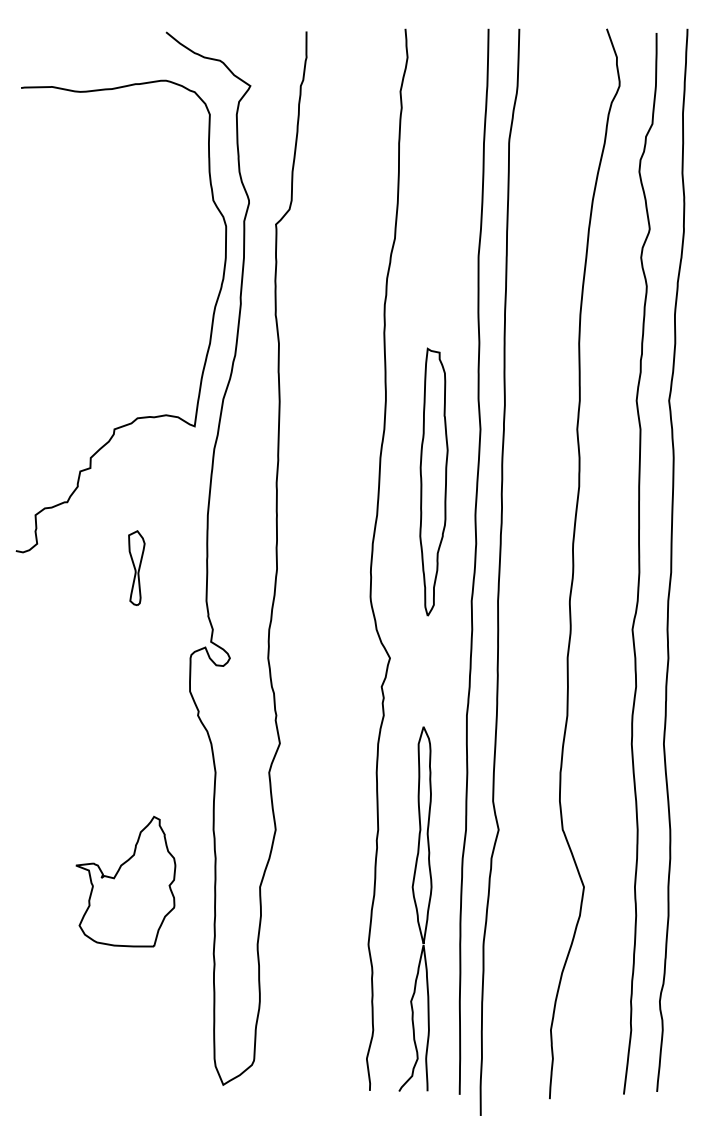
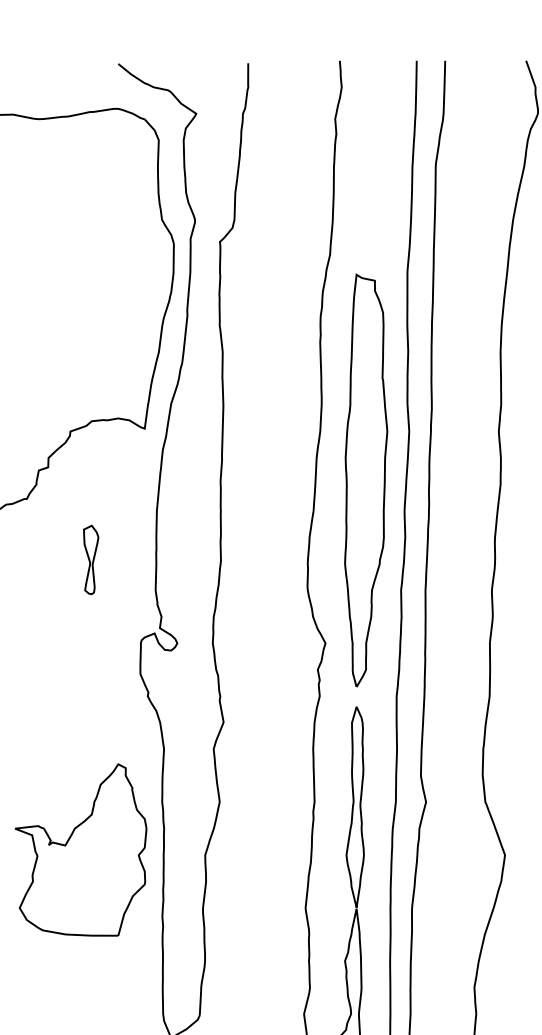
part: (433, 481) -> (365, 479), size x1.67
part: (125, 881) -> (80, 849), size x1.43

